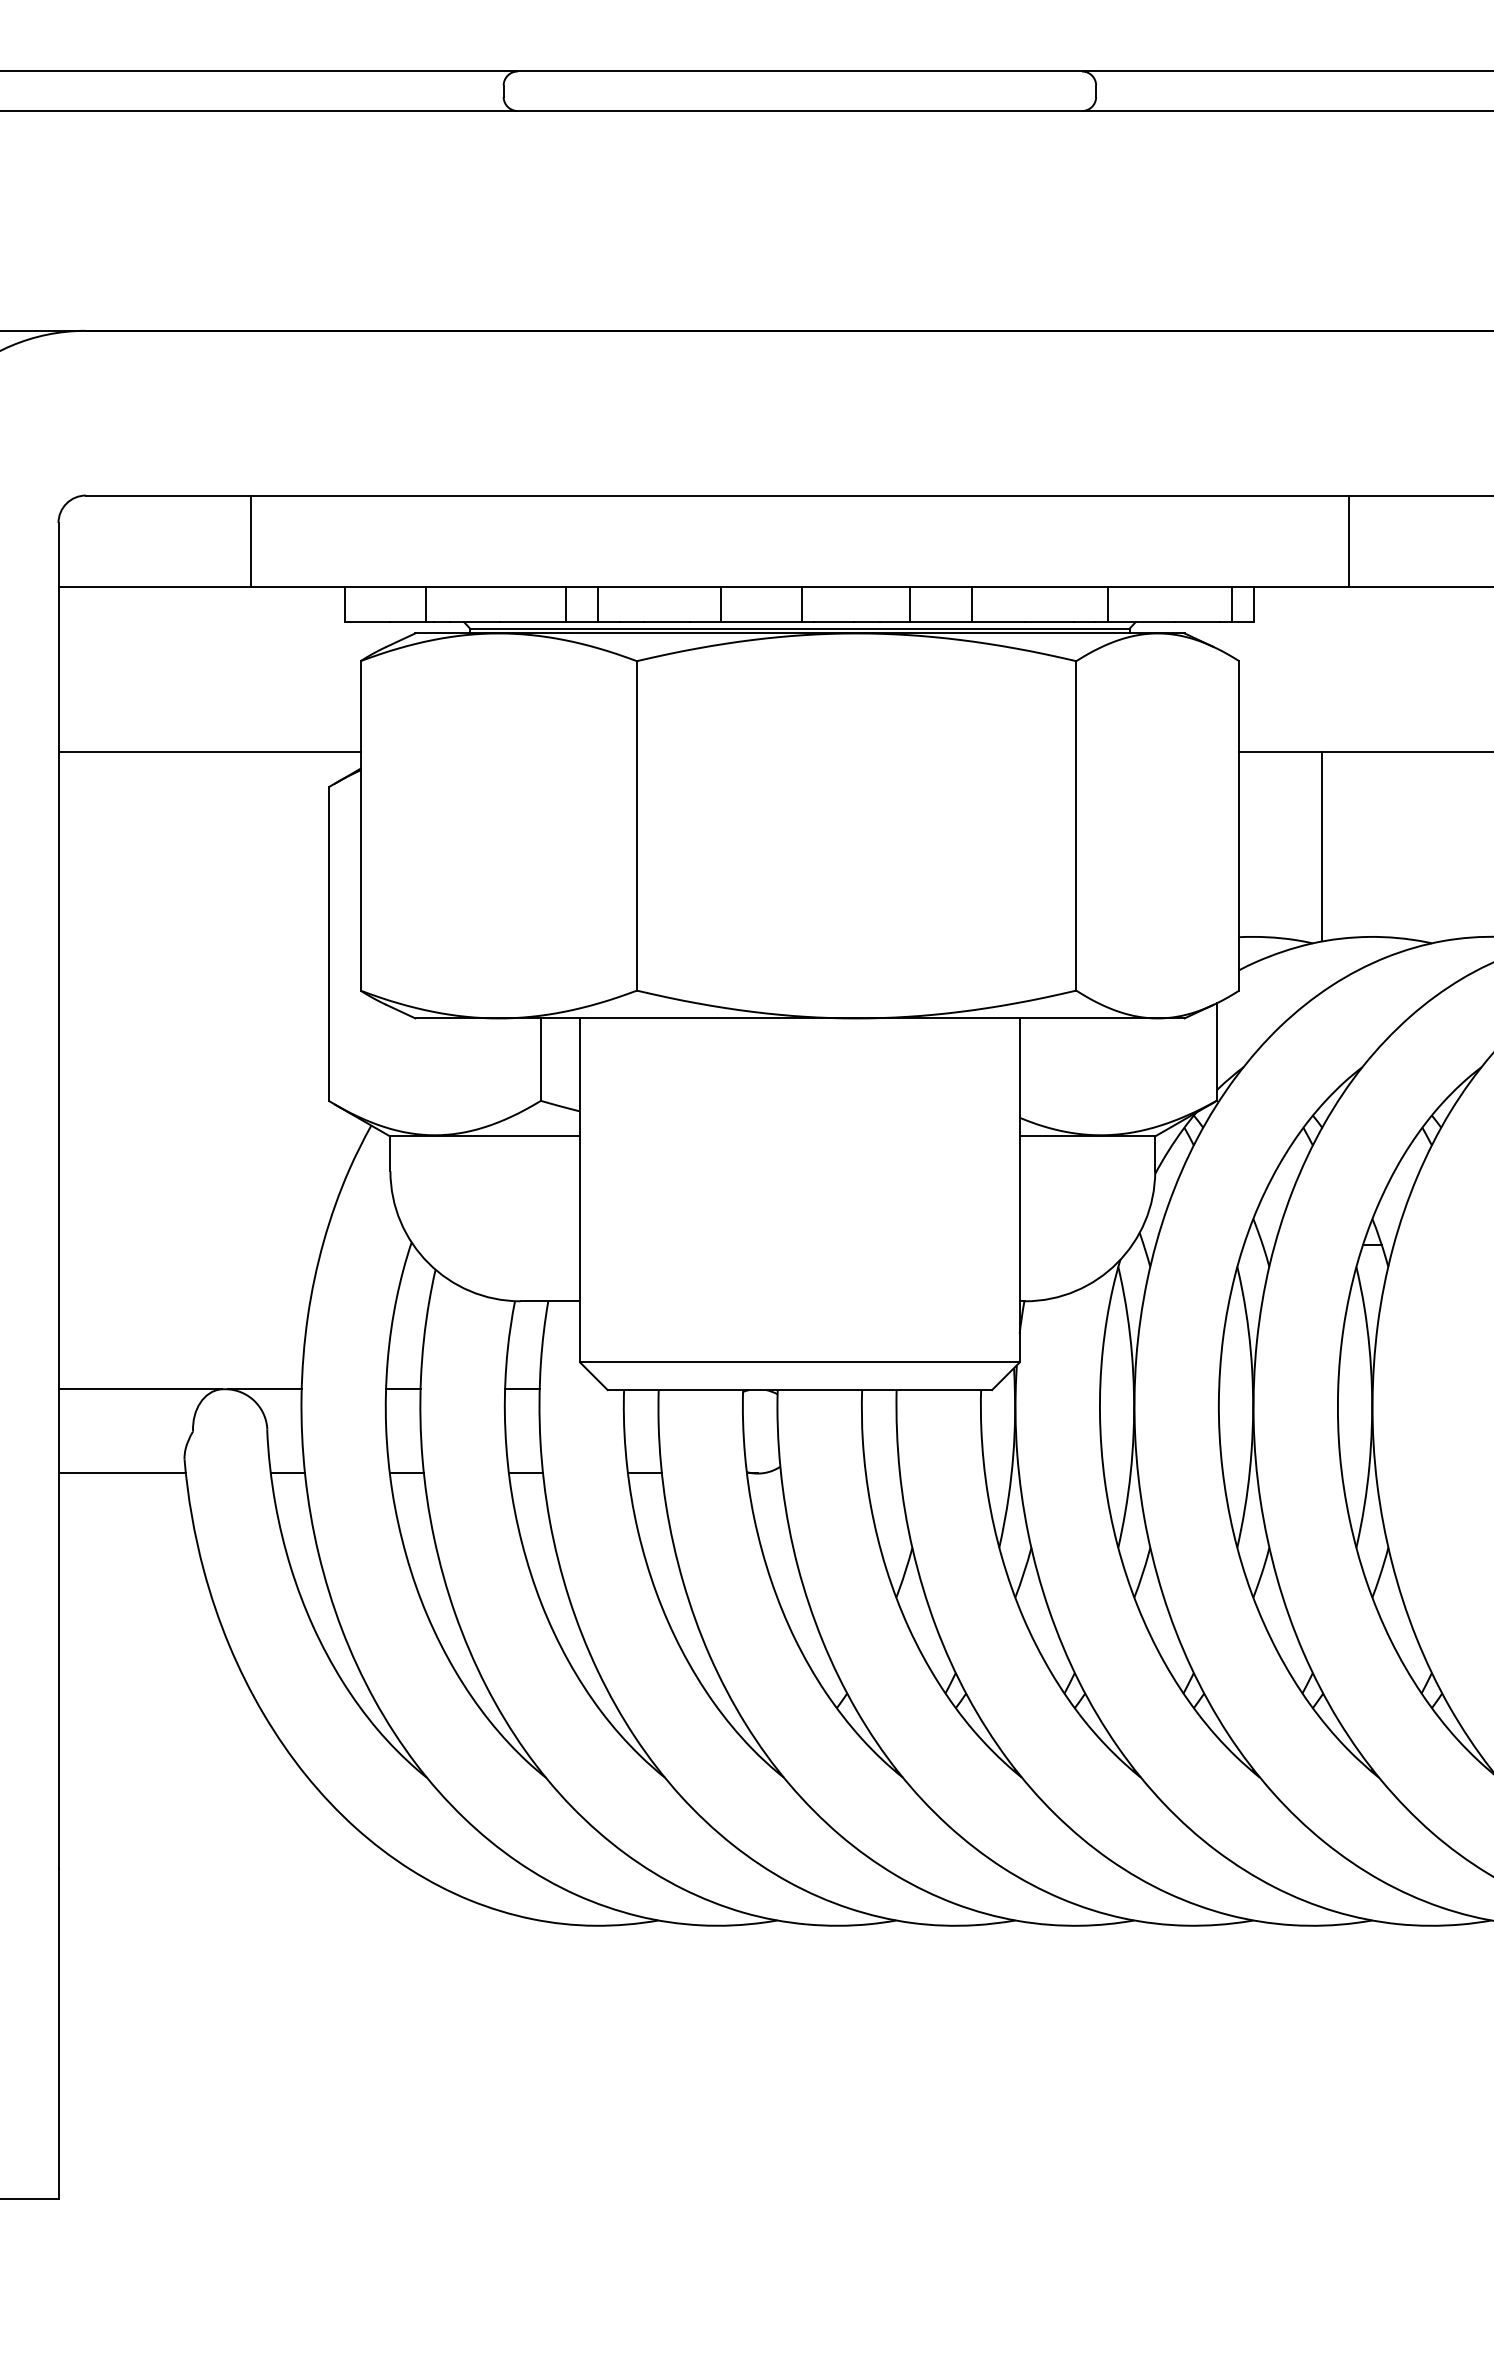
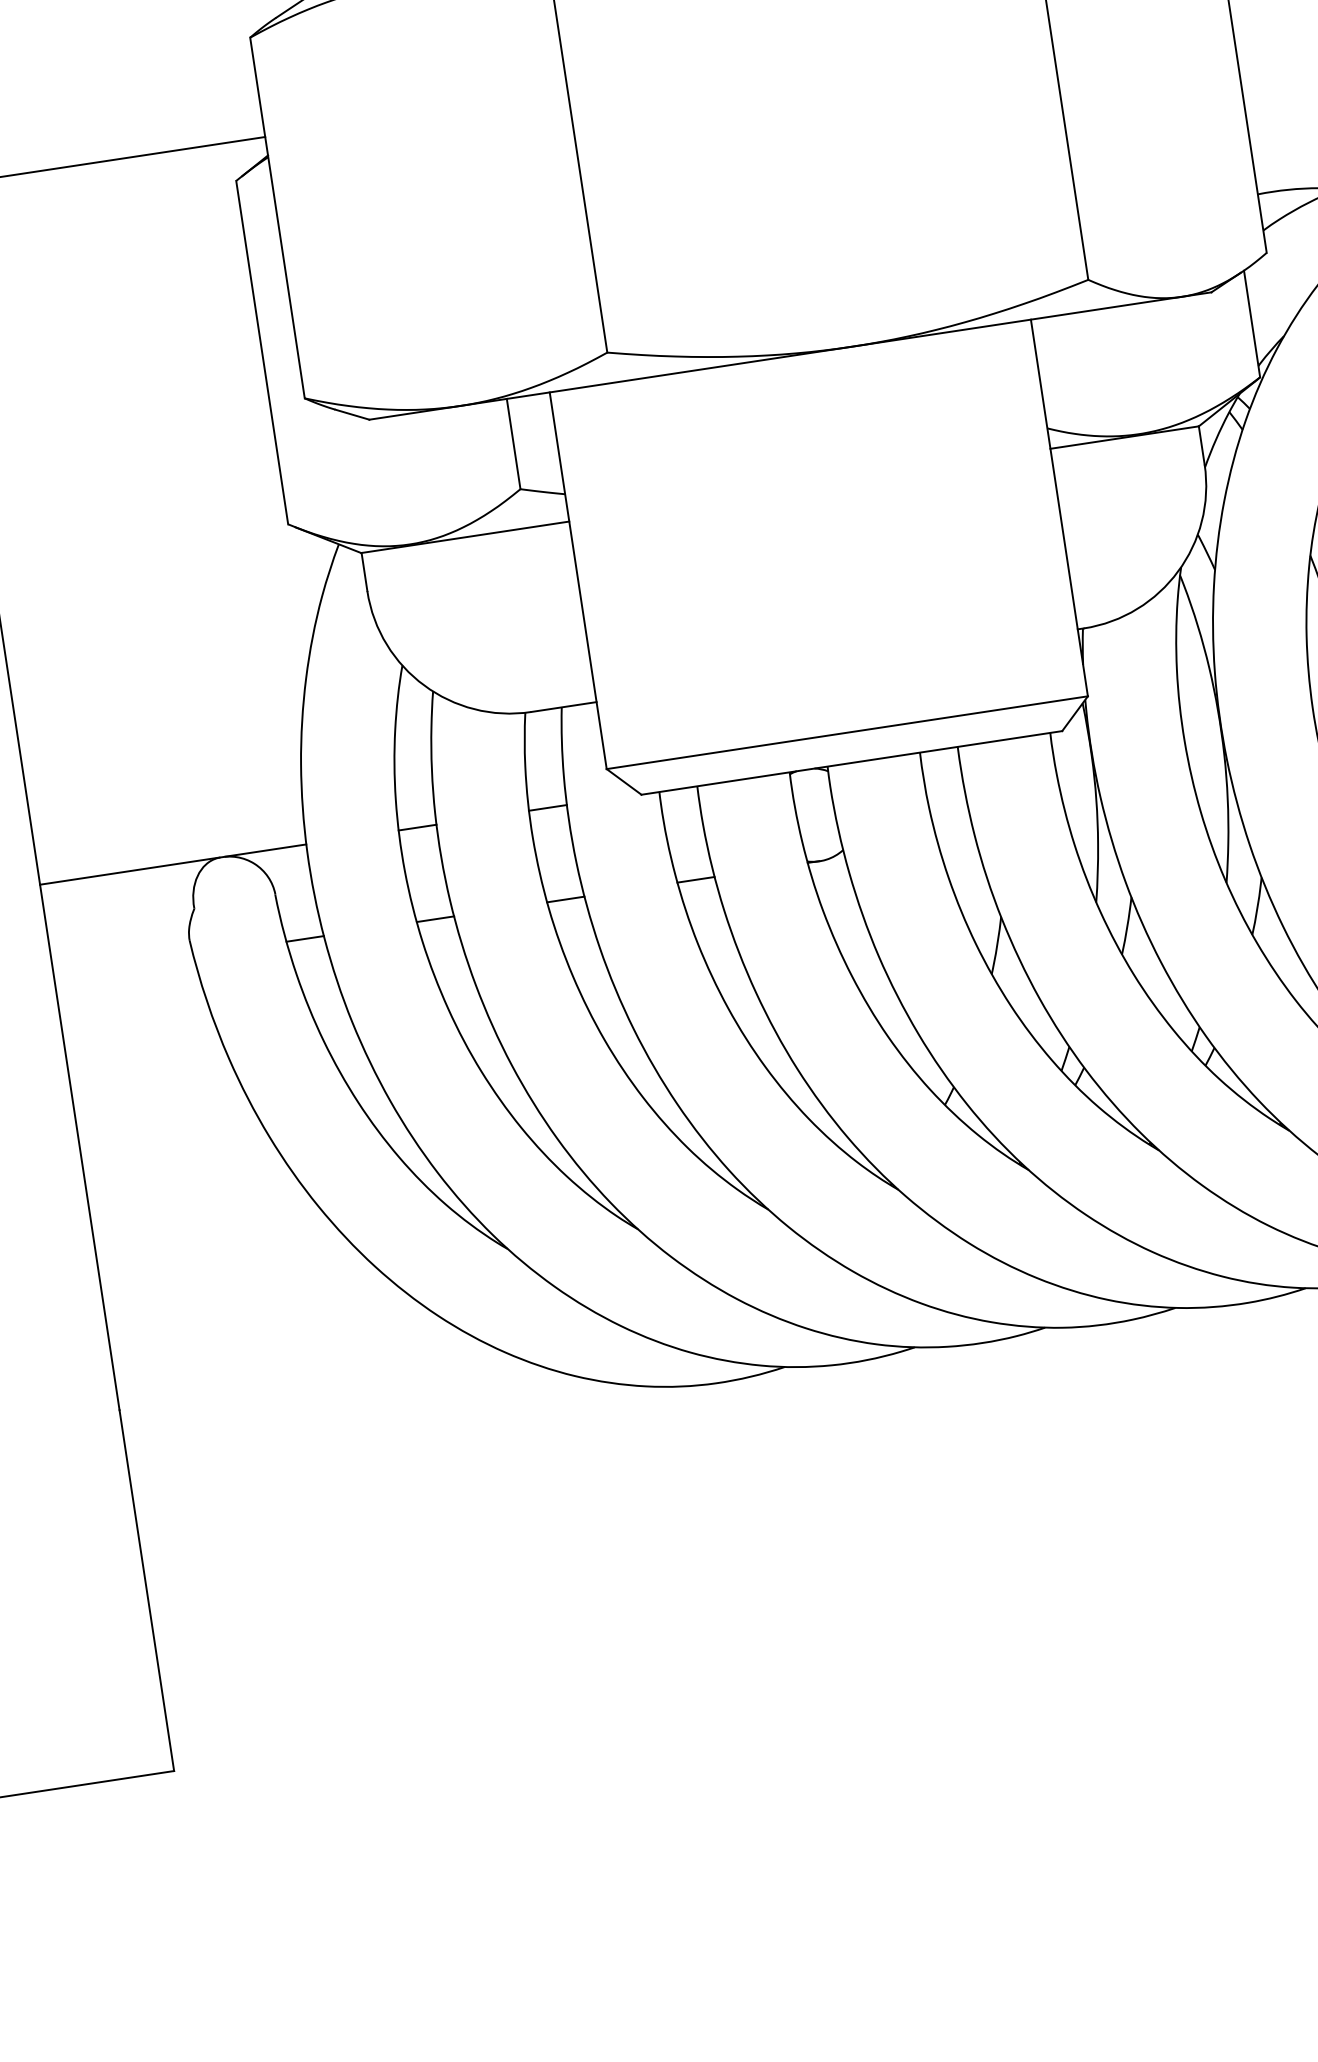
line: (121, 1473) -> (122, 966), removed

